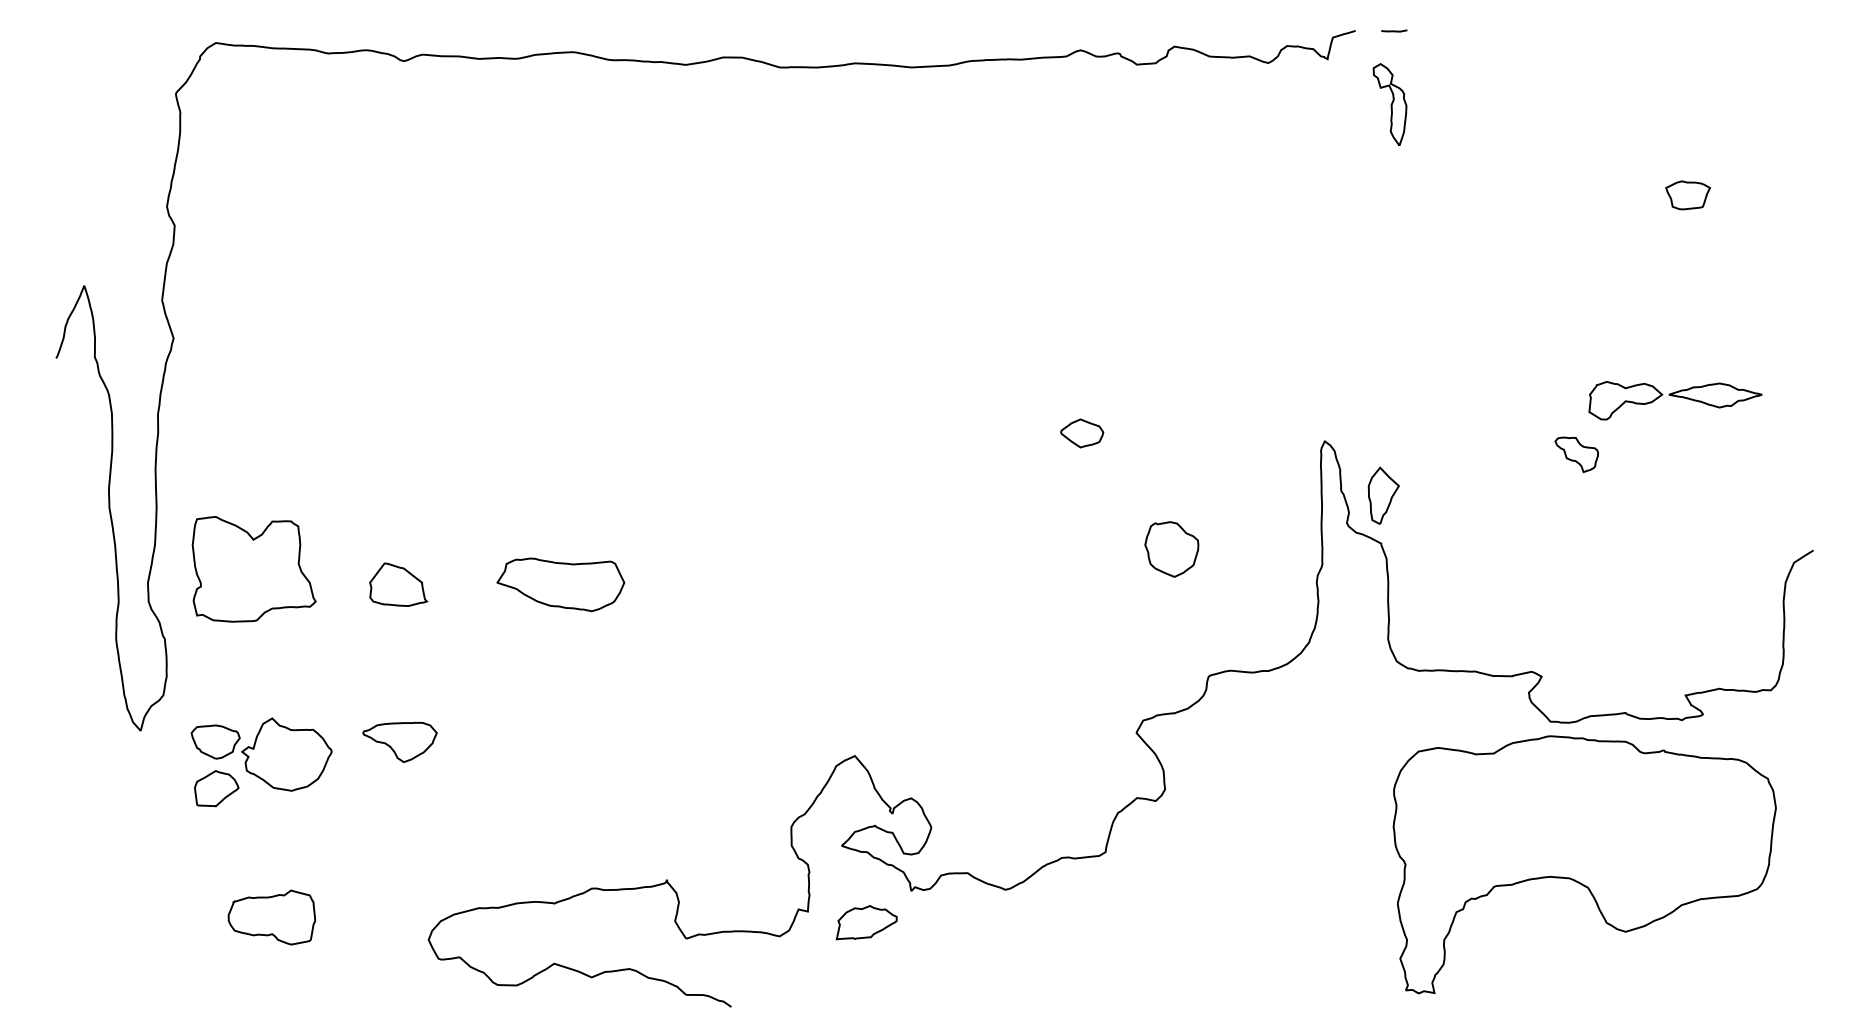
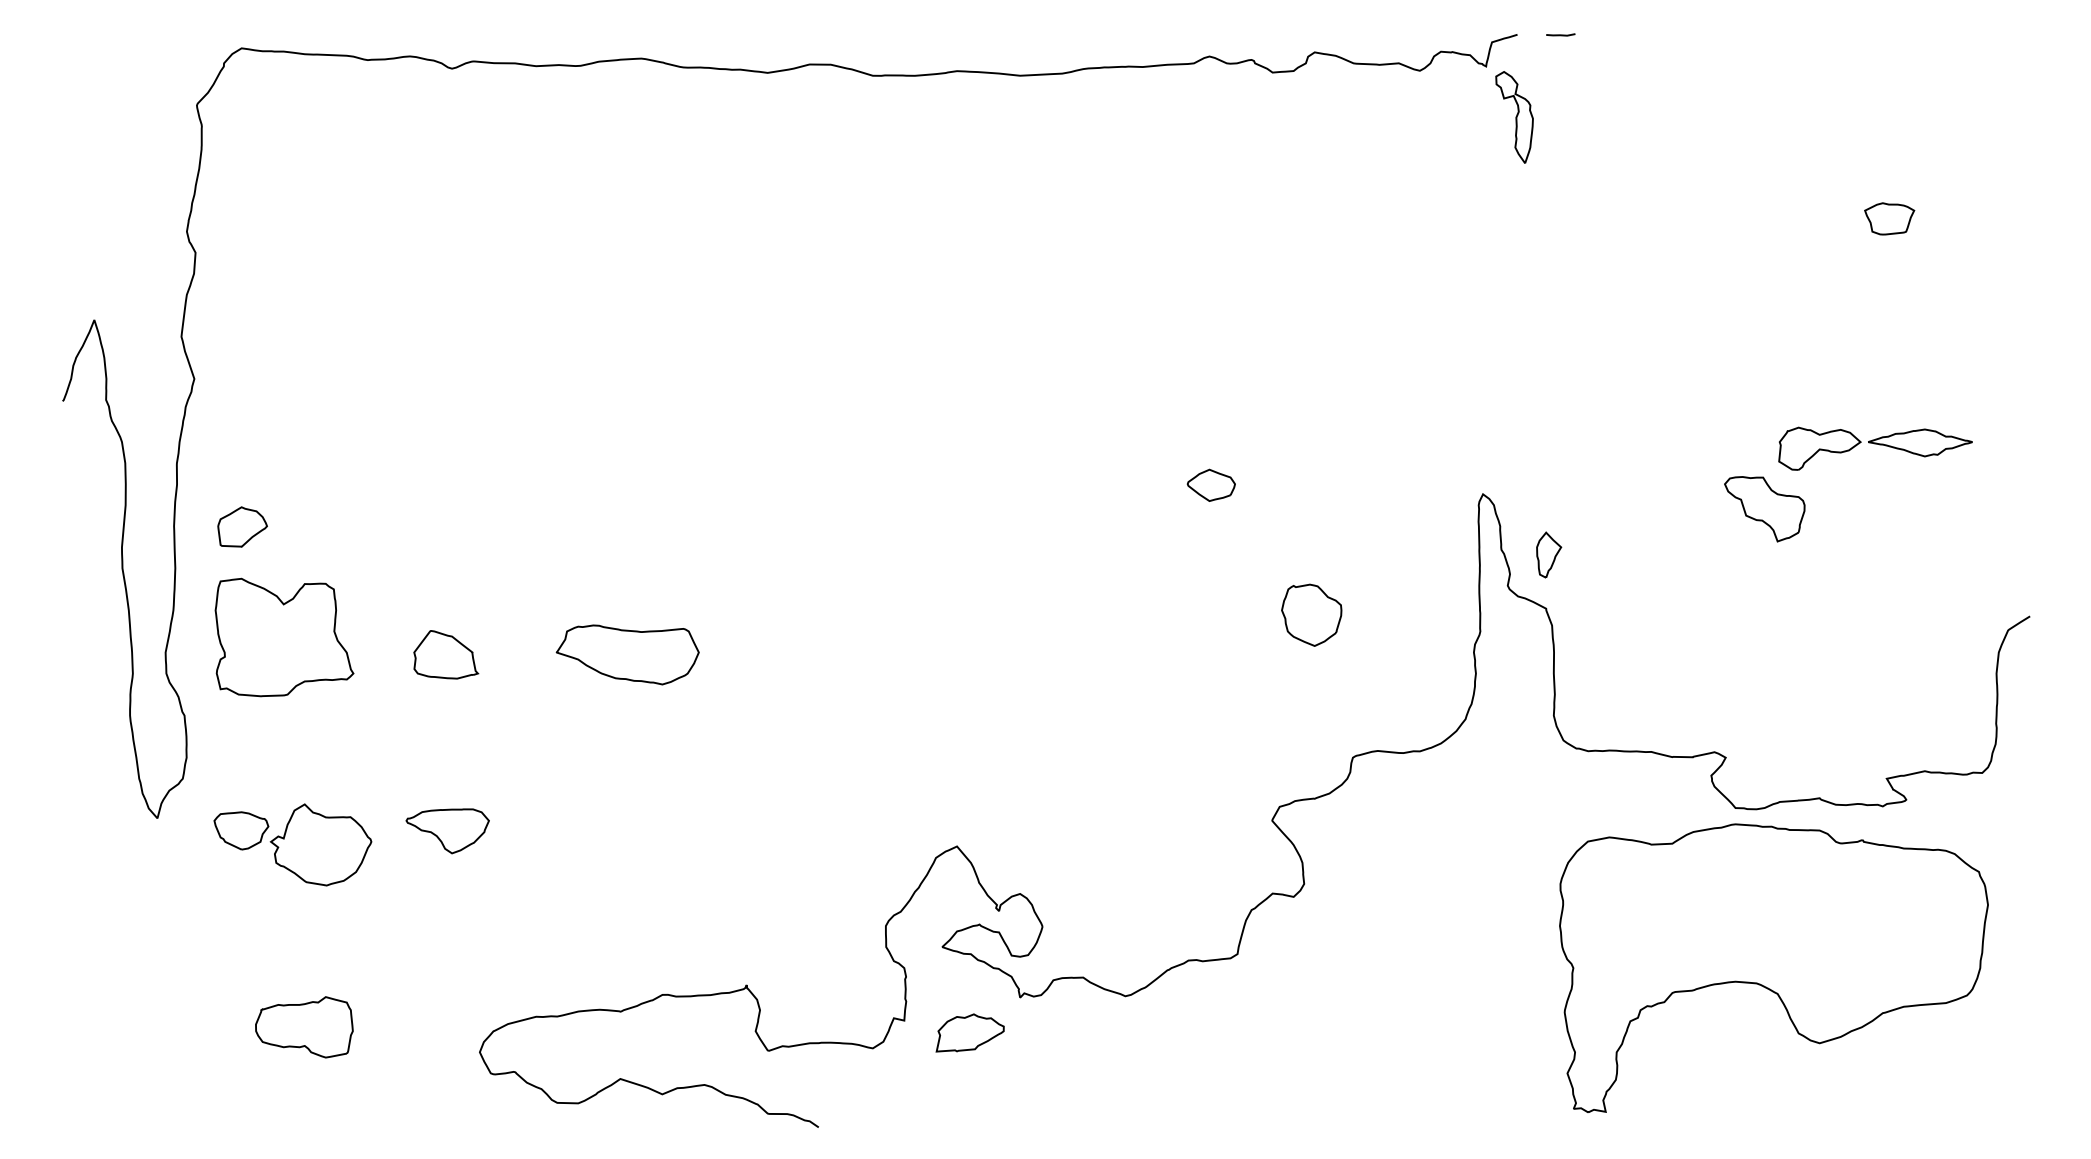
part: (1389, 104) -> (1513, 117), moved
part: (1576, 454) -> (1764, 508), size x1.67
part: (1383, 495) -> (1548, 554), size x0.71
part: (216, 788) -> (242, 526), moved

